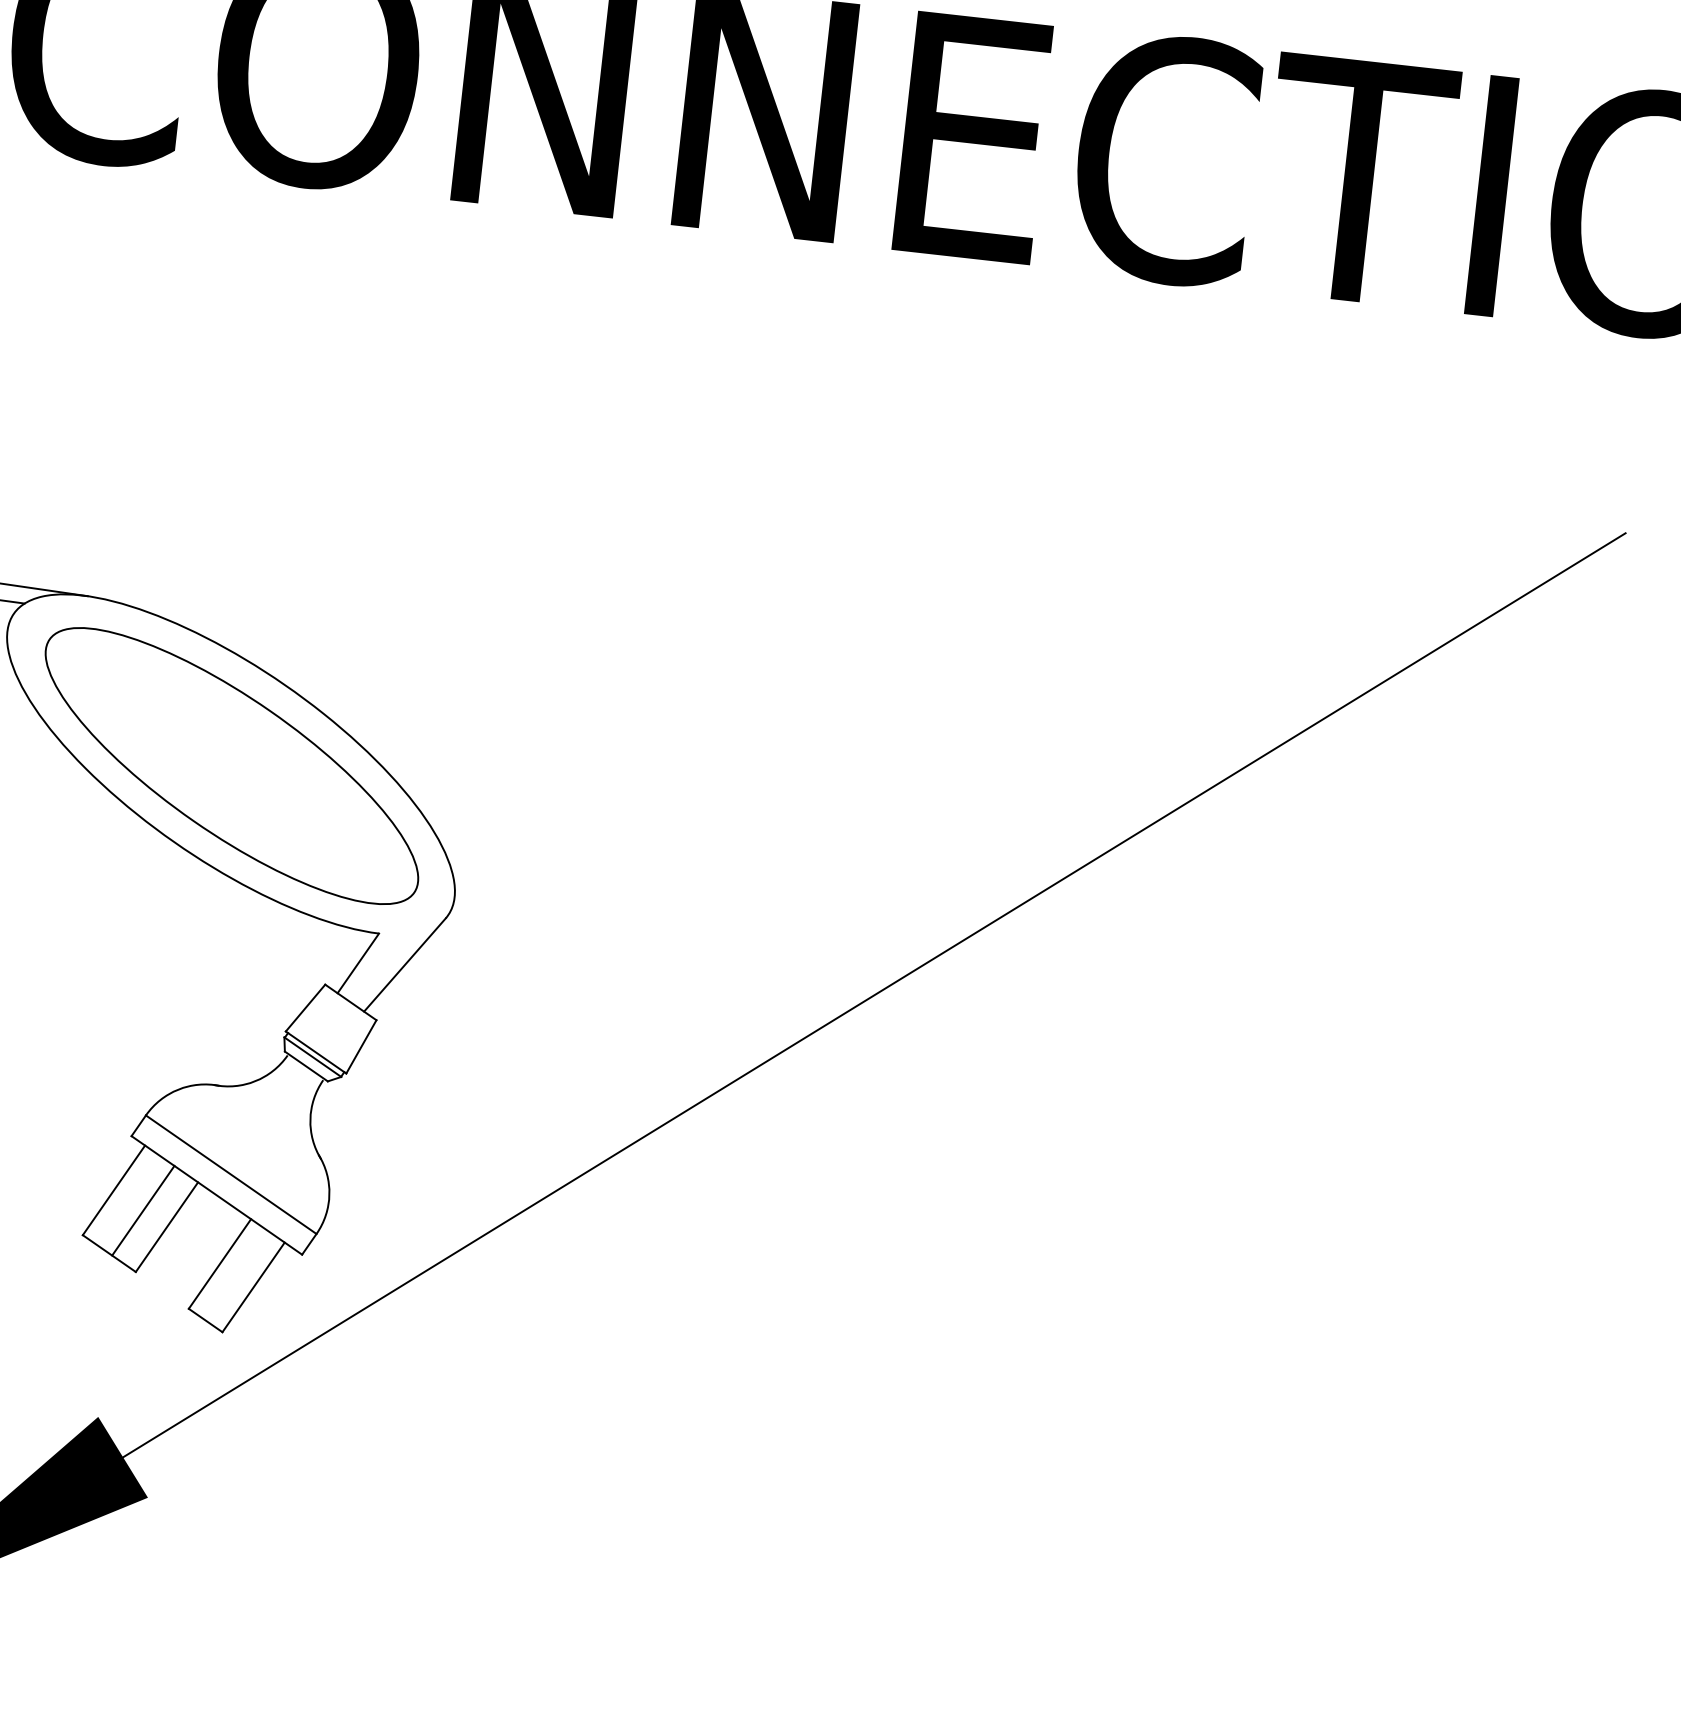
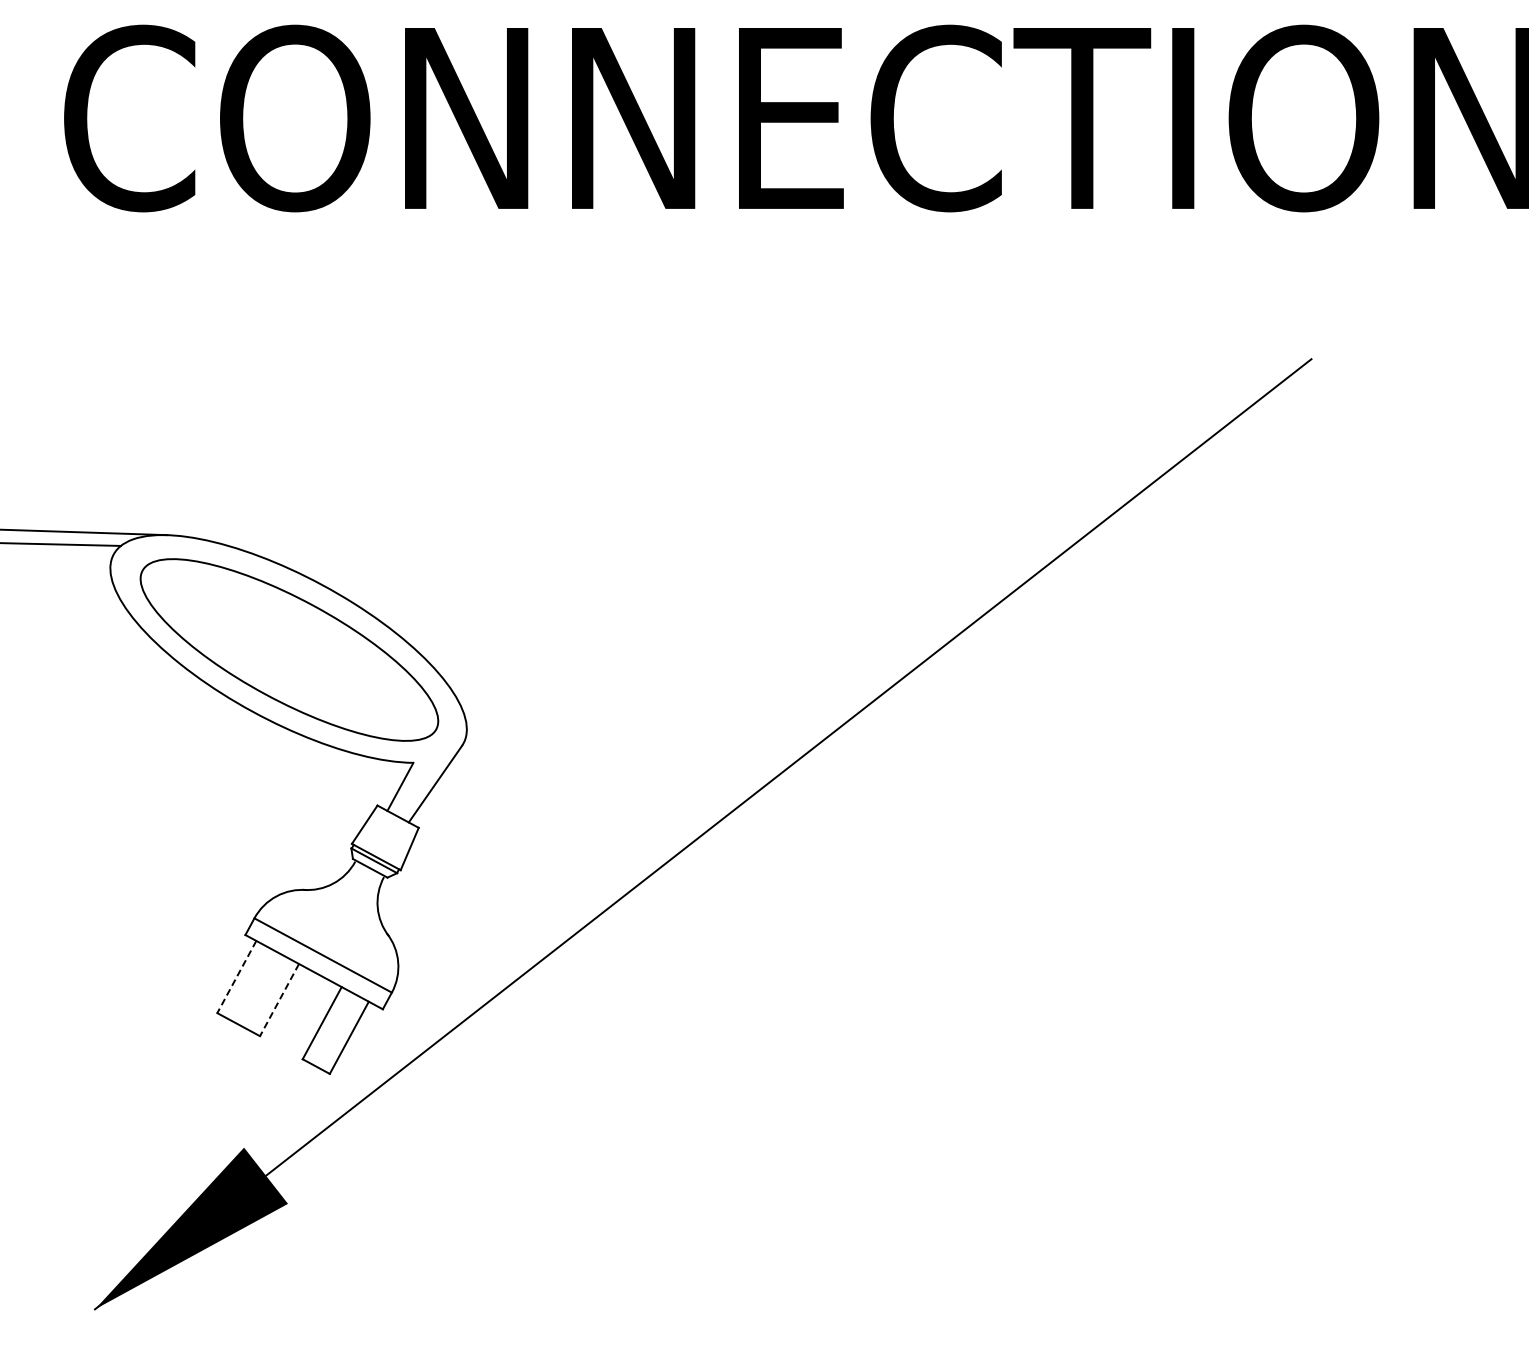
line: (113, 1190) -> (236, 977), solid -> dashed
line: (143, 1210) -> (260, 989), removed
line: (166, 1227) -> (279, 1000), solid -> dashed

